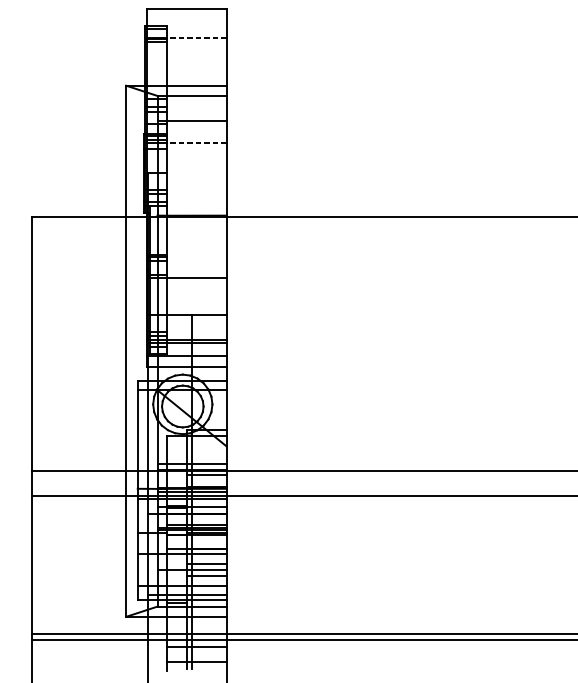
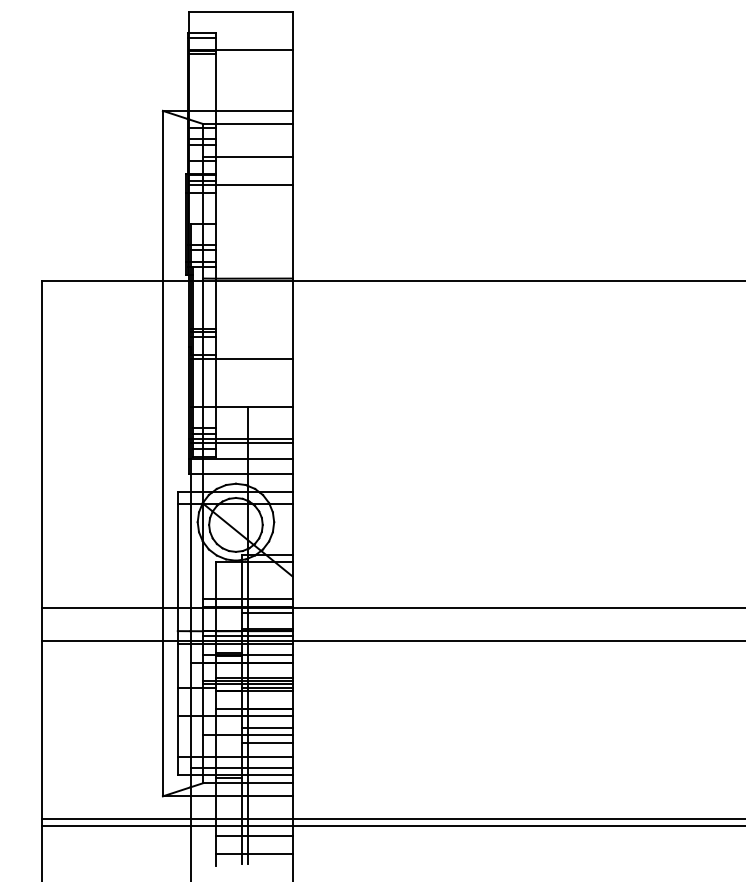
line: (196, 38) -> (253, 49), dashed -> solid
line: (196, 143) -> (253, 185), dashed -> solid

